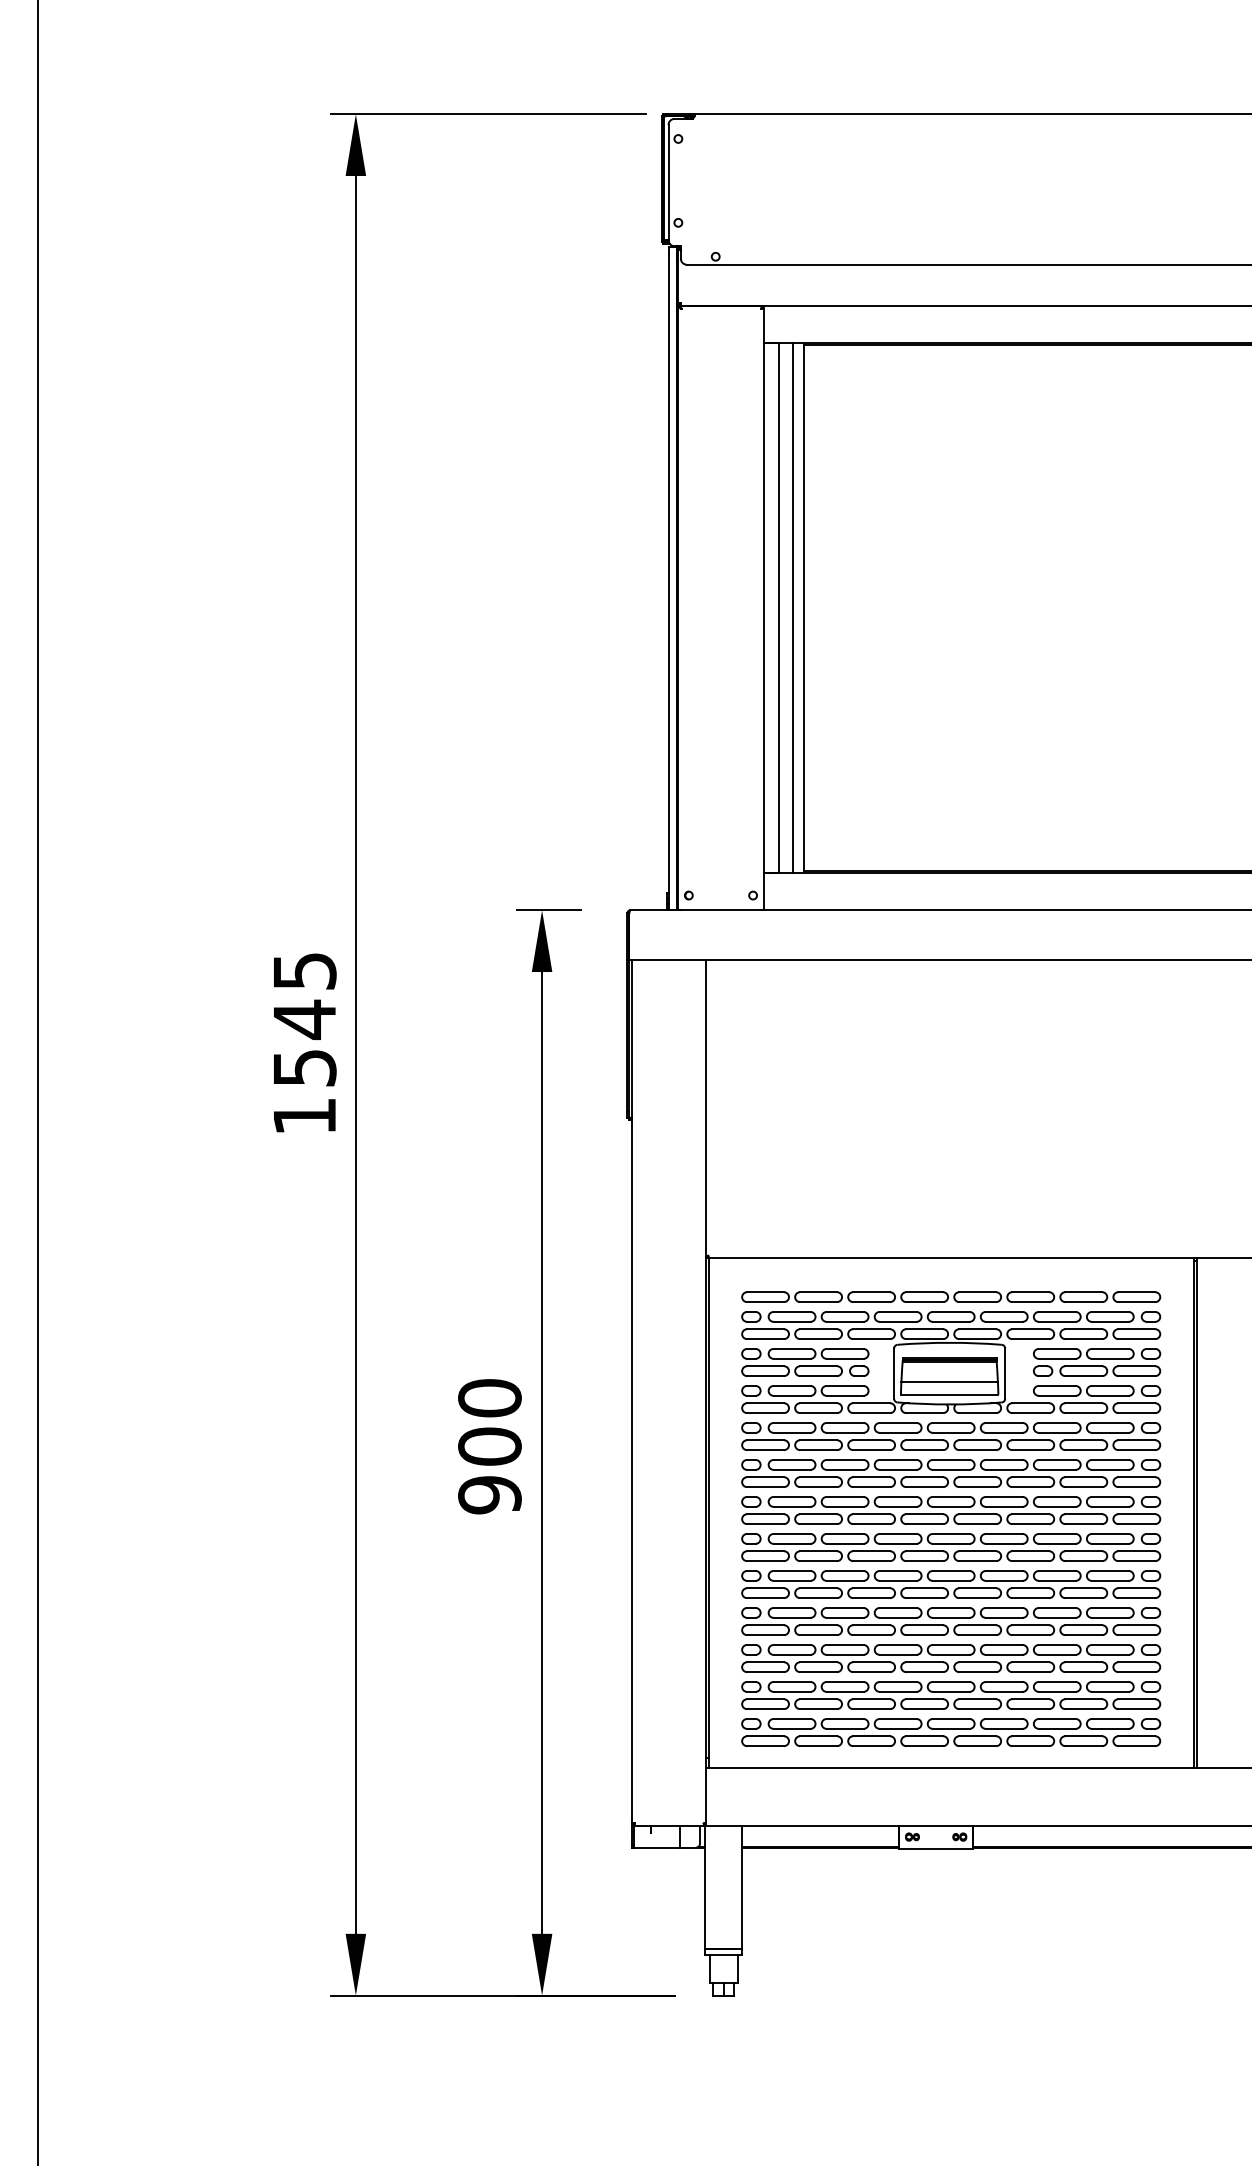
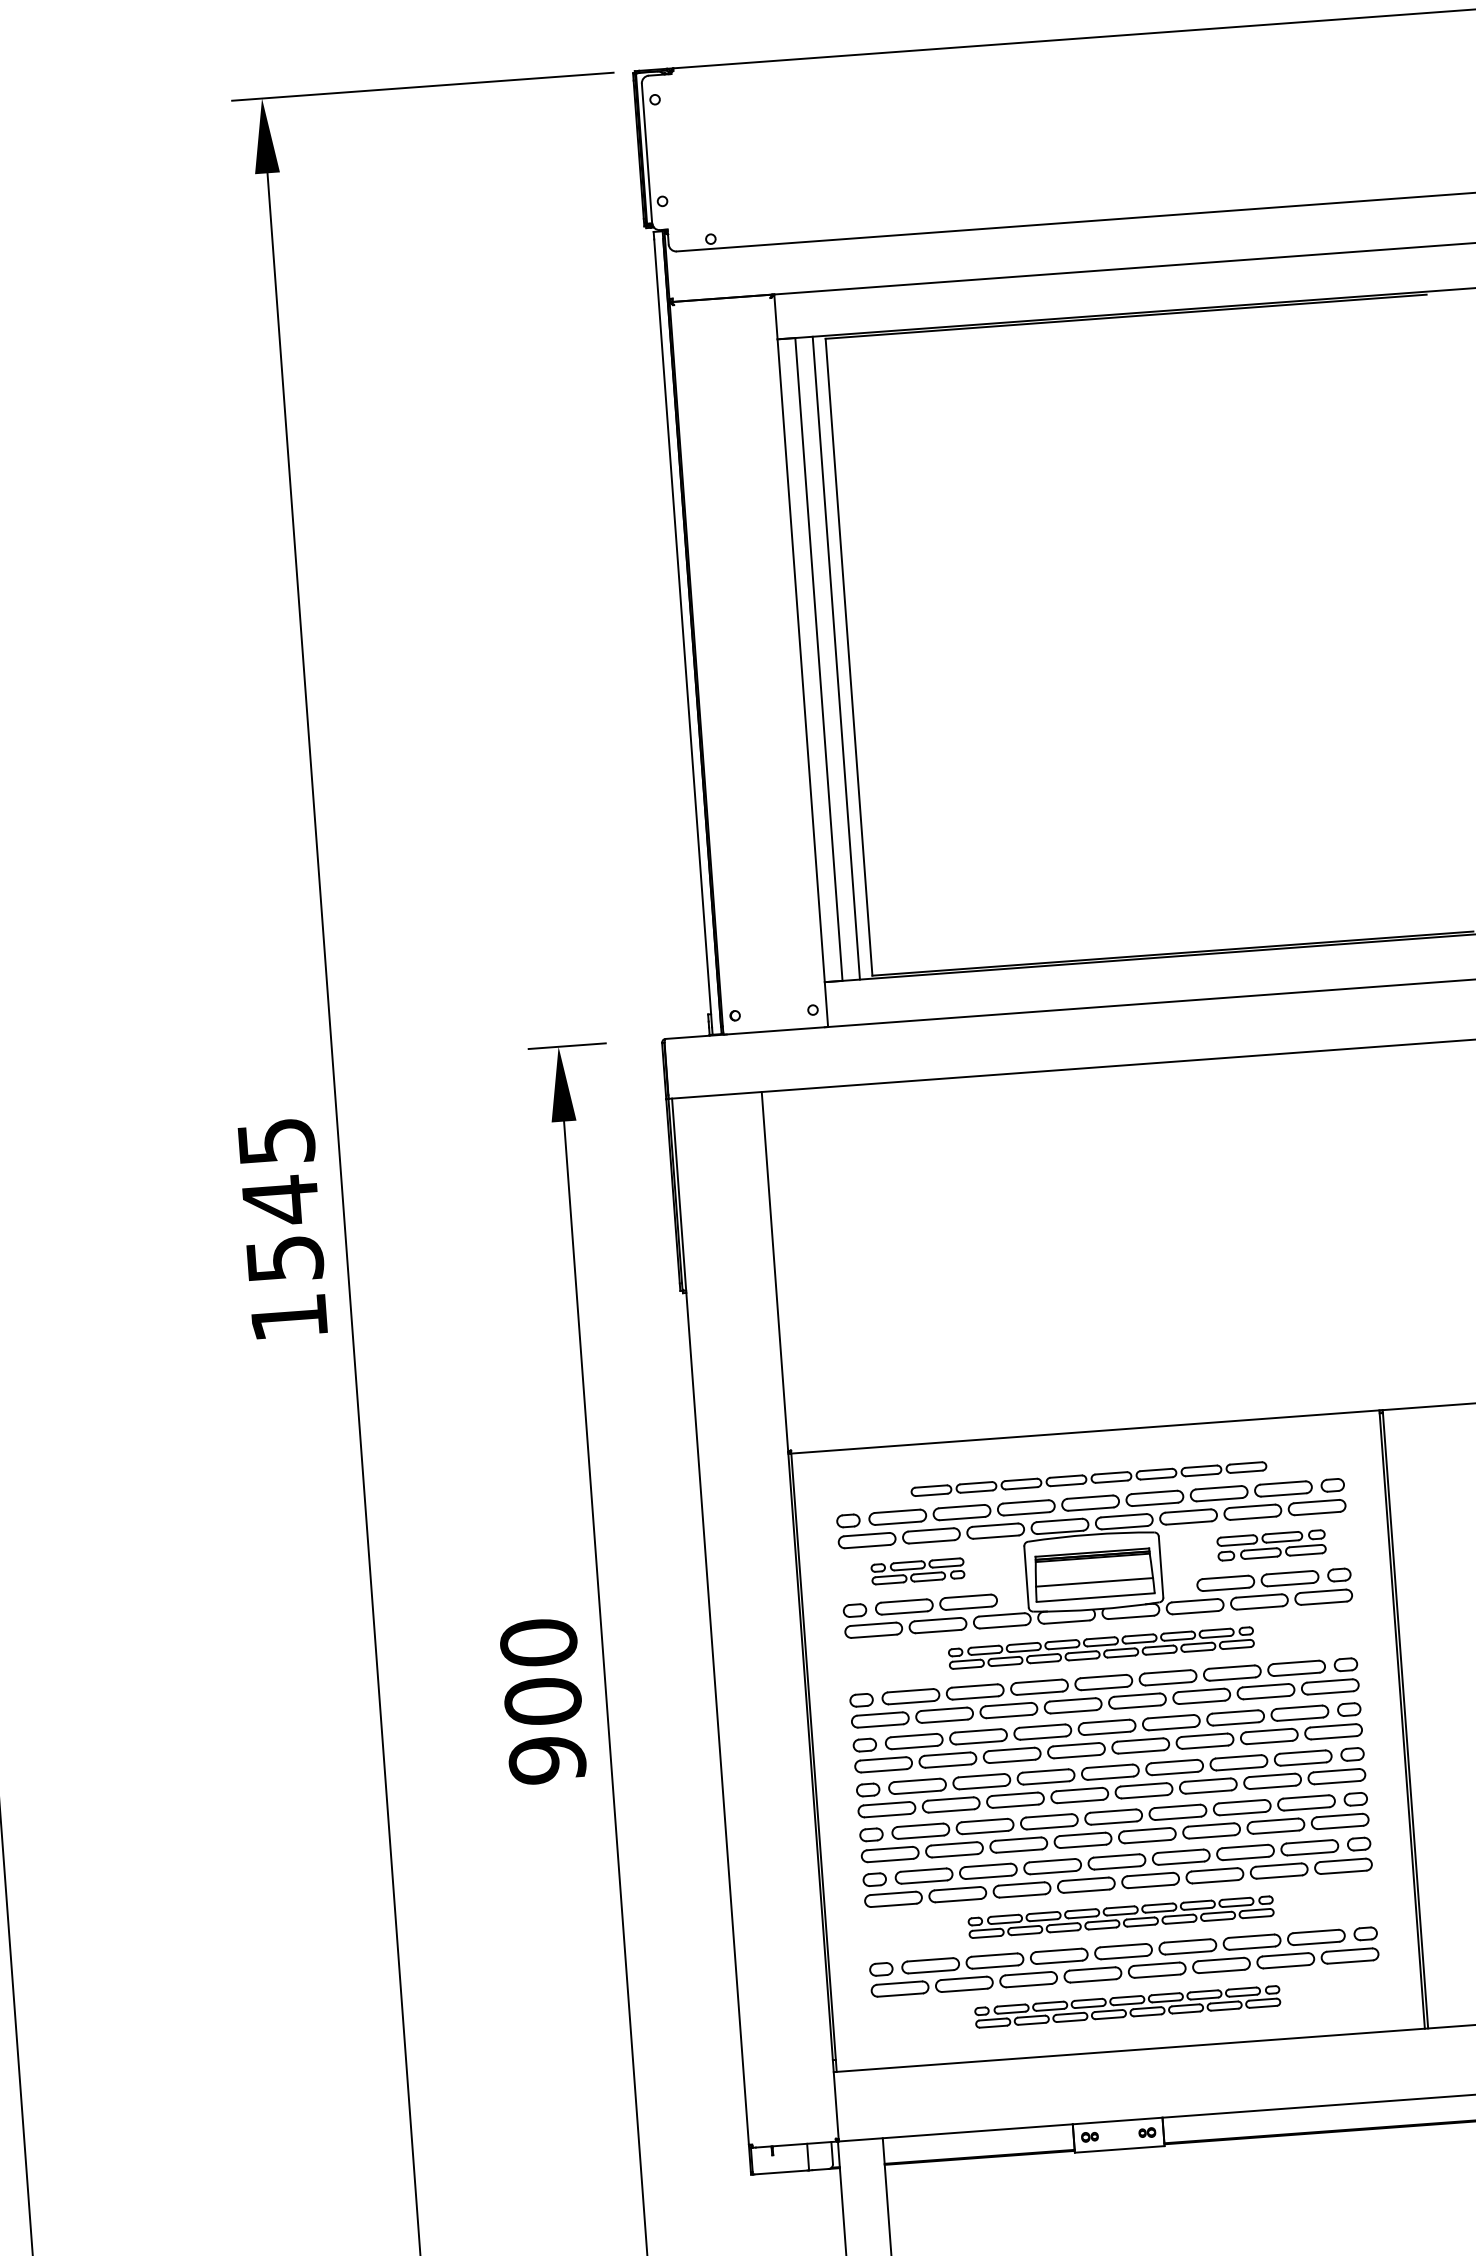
part: (951, 1296) -> (1089, 1478), size x0.7
part: (805, 1362) -> (918, 1571), size x0.6
part: (1097, 1362) -> (1272, 1545), size x0.7
part: (951, 1436) -> (1101, 1648), size x0.6
part: (951, 1658) -> (1121, 1917), size x0.6
part: (951, 1732) -> (1127, 2006), size x0.6

